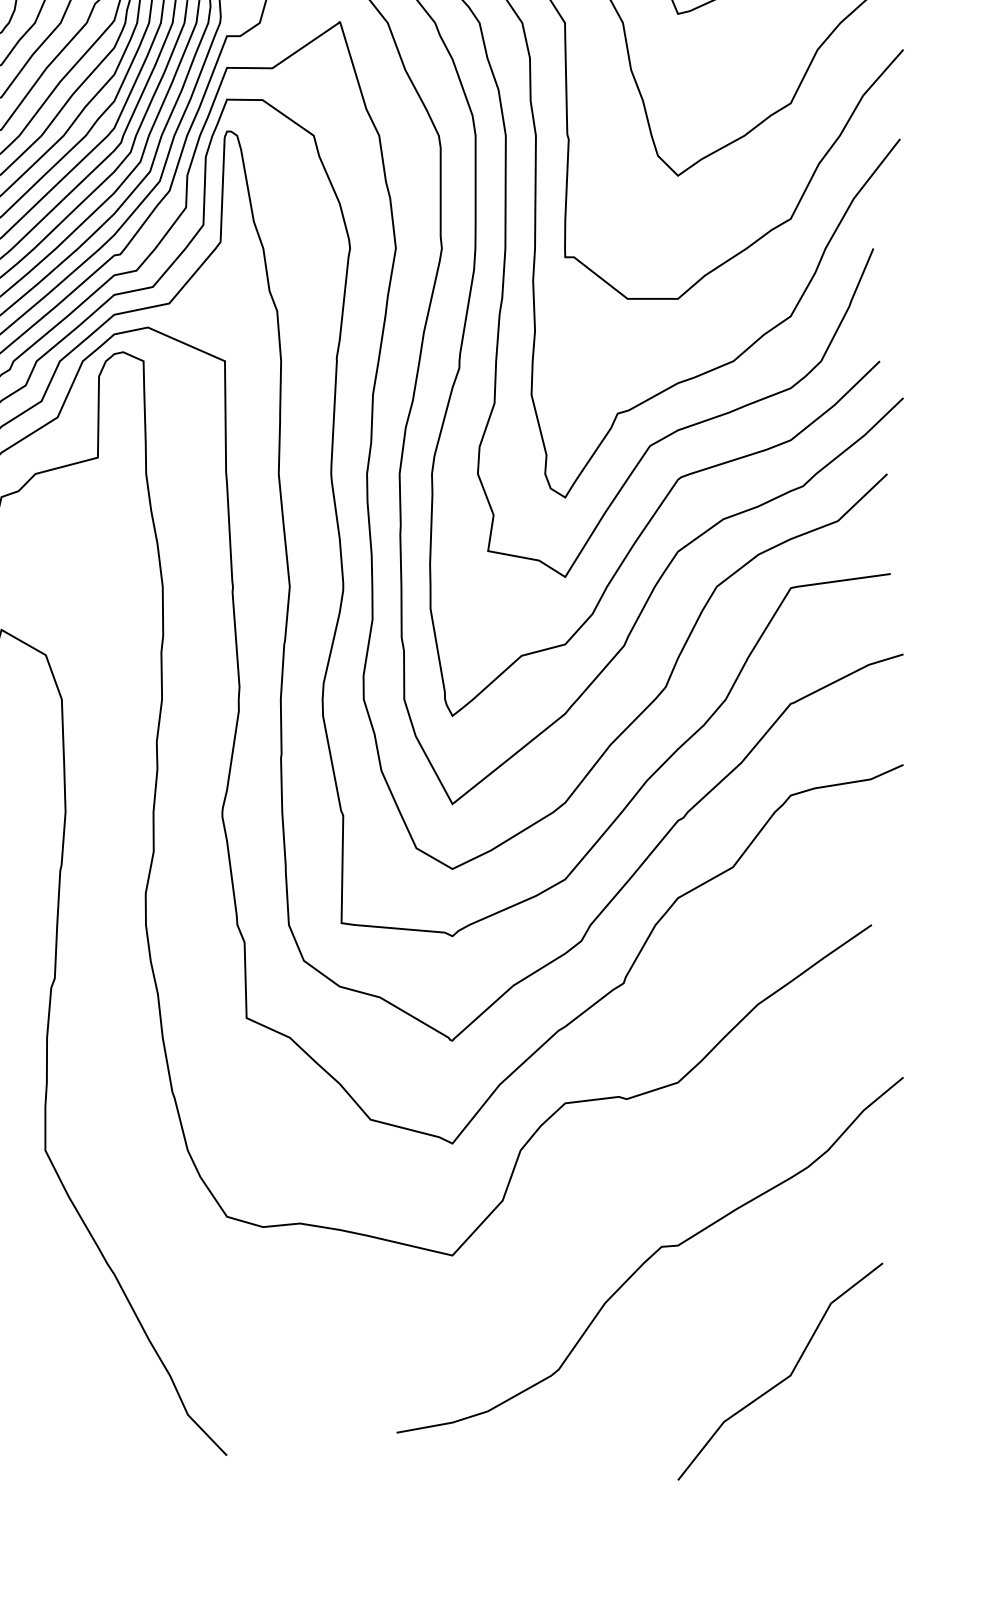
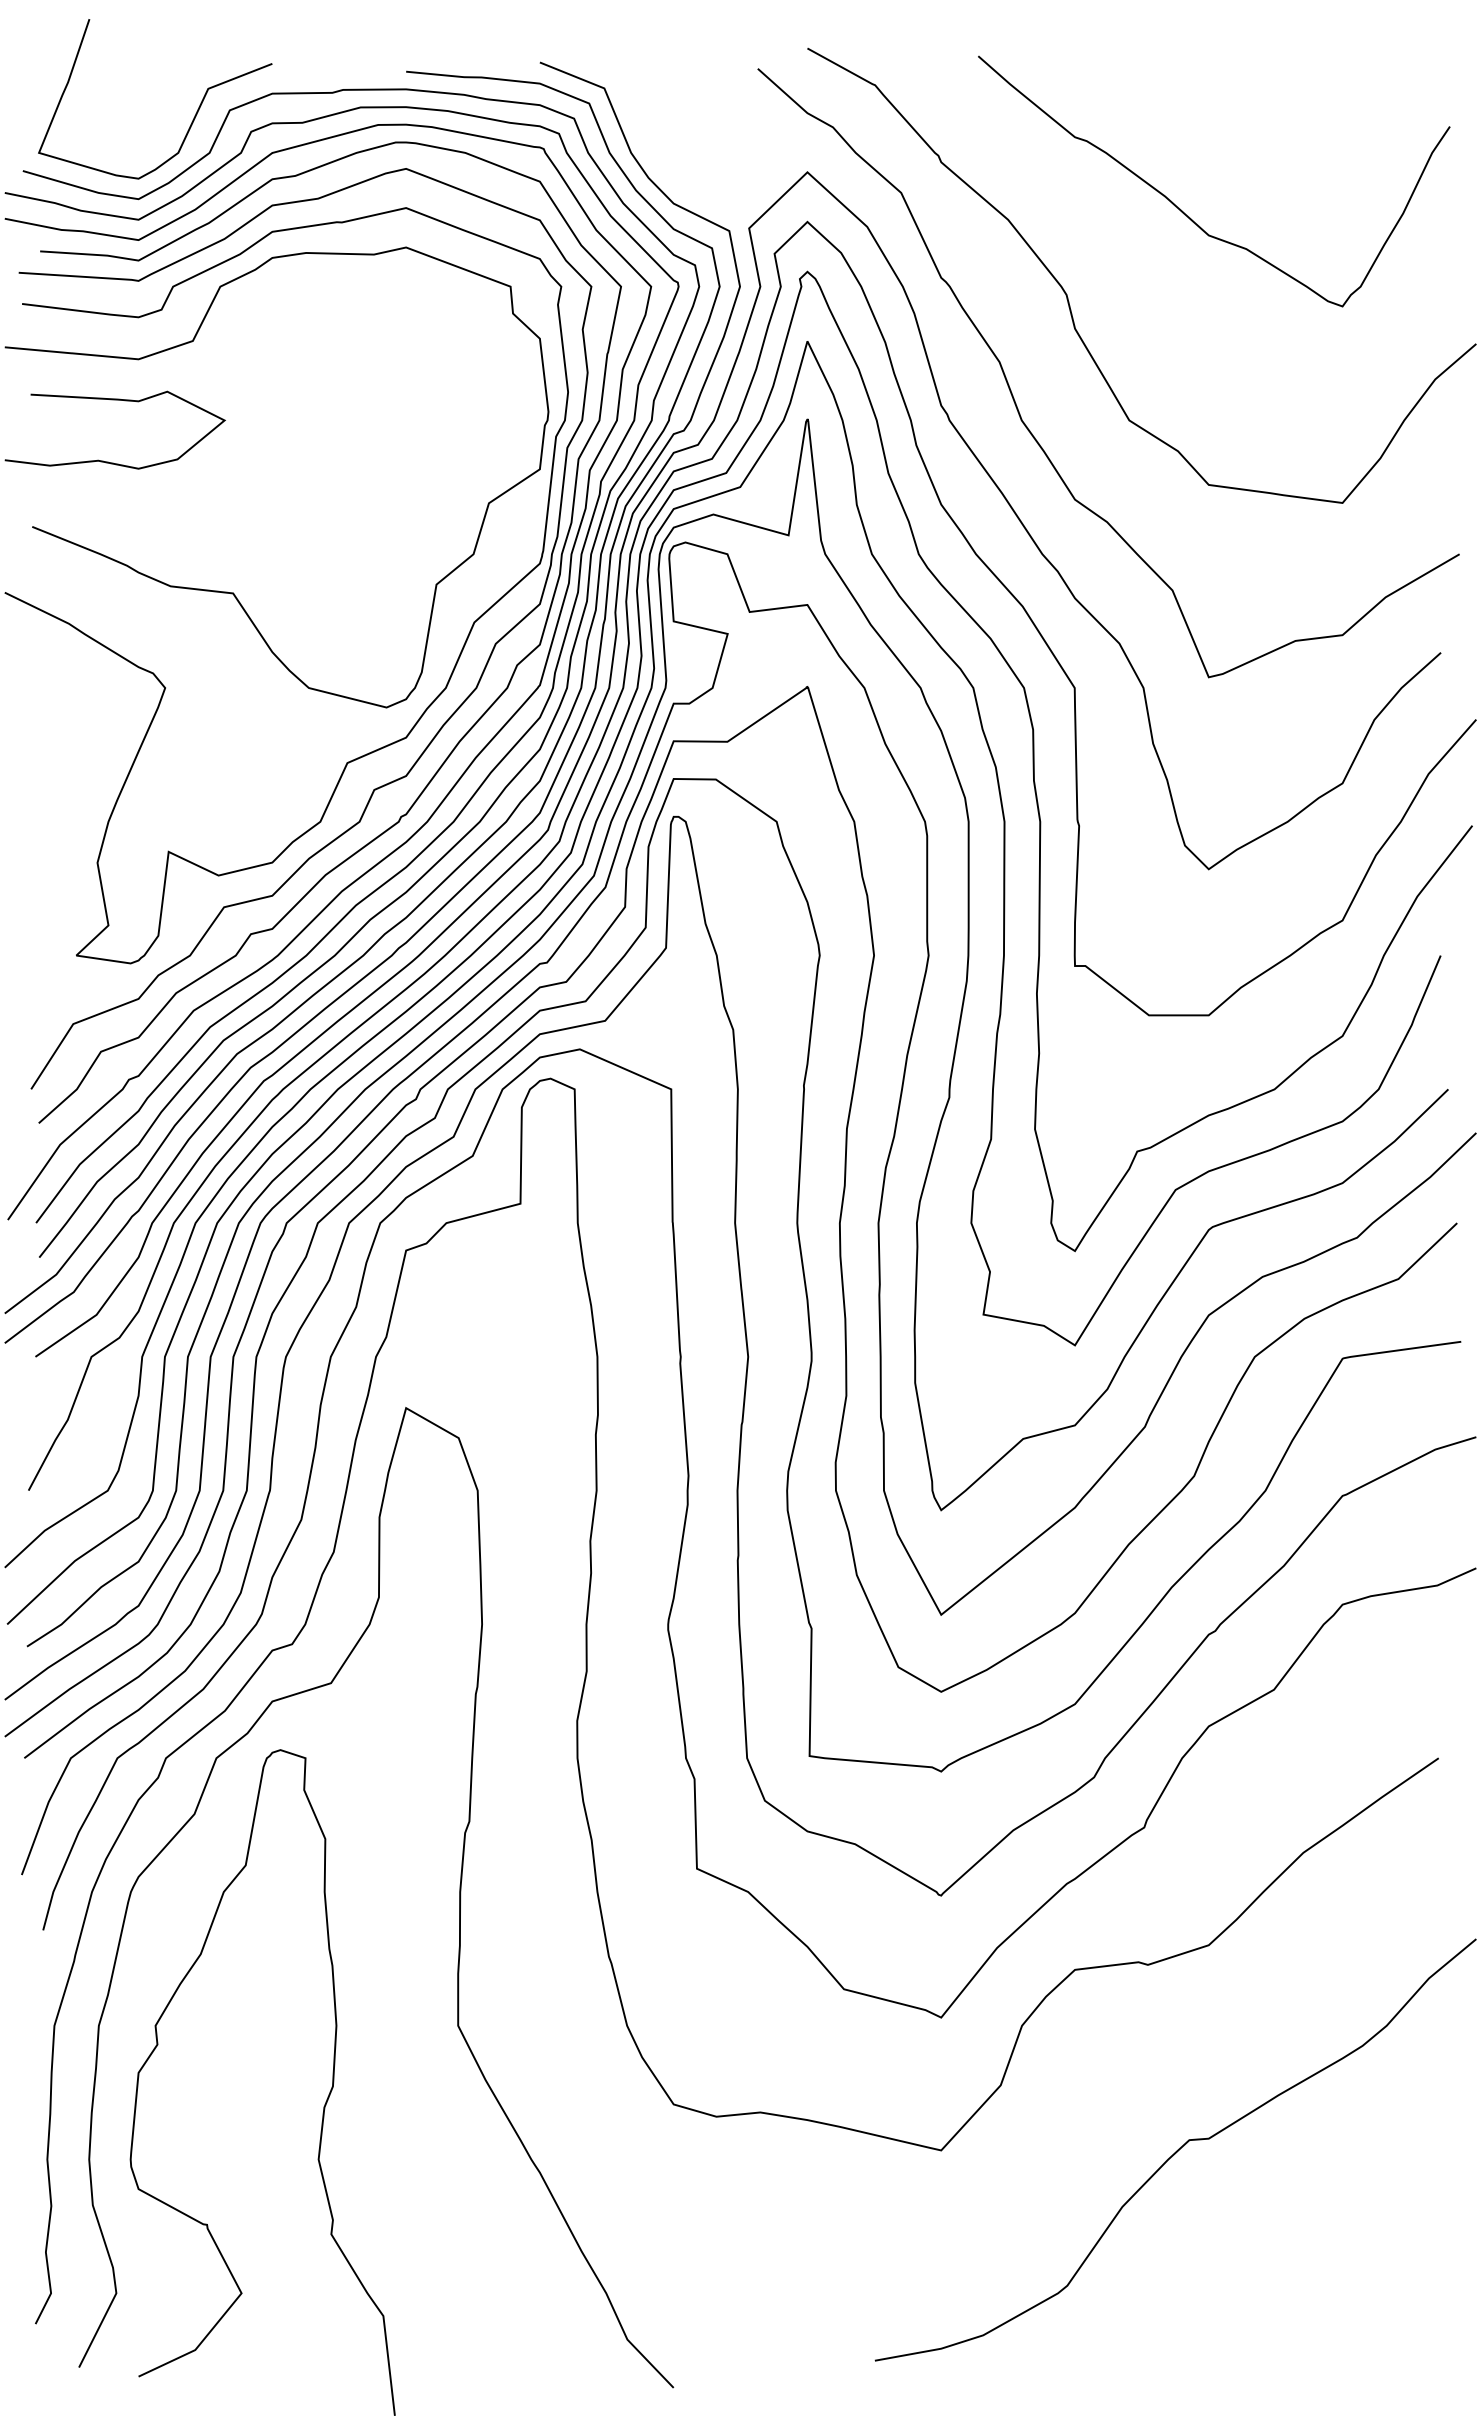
curve: (785, 1377) -> (1336, 2295), removed

